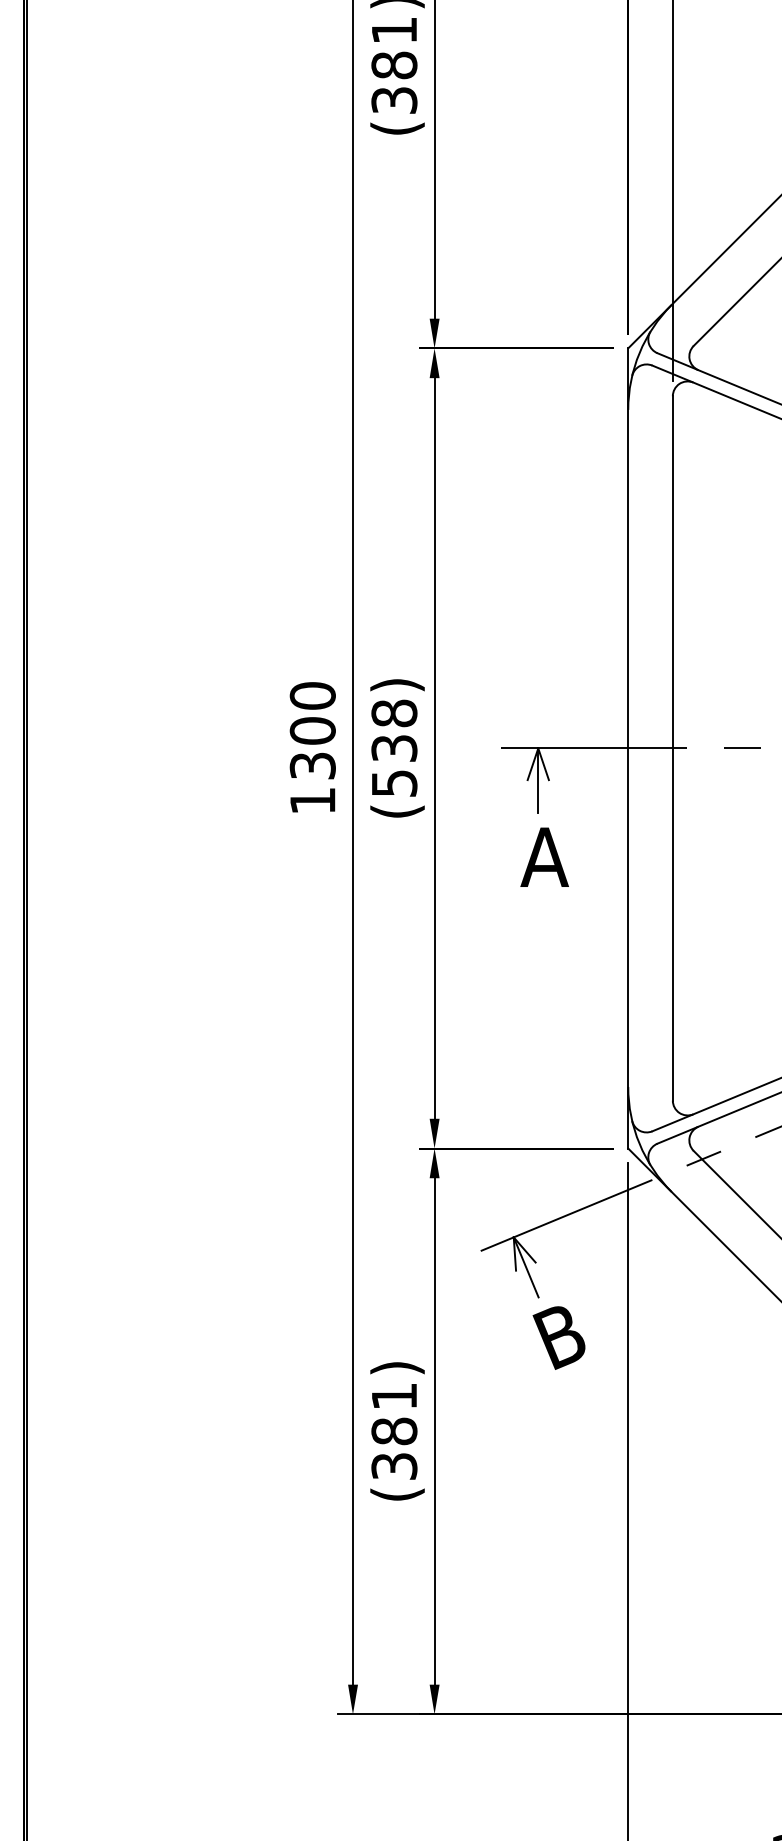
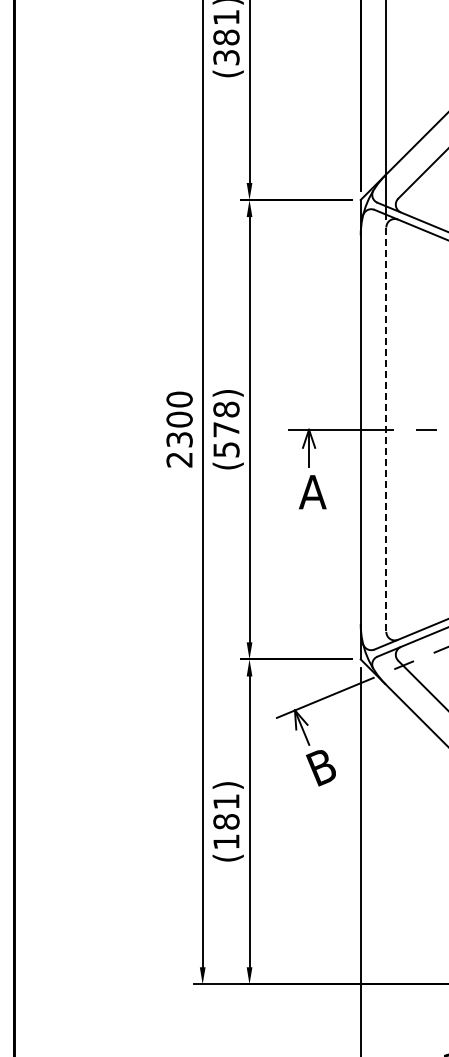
text: (394, 748) -> (226, 429), (538) -> (578)
line: (673, 749) -> (386, 430), solid -> dashed
text: (312, 800) -> (179, 459), 1300 -> 2300
text: (394, 1465) -> (226, 841), (381) -> (181)

